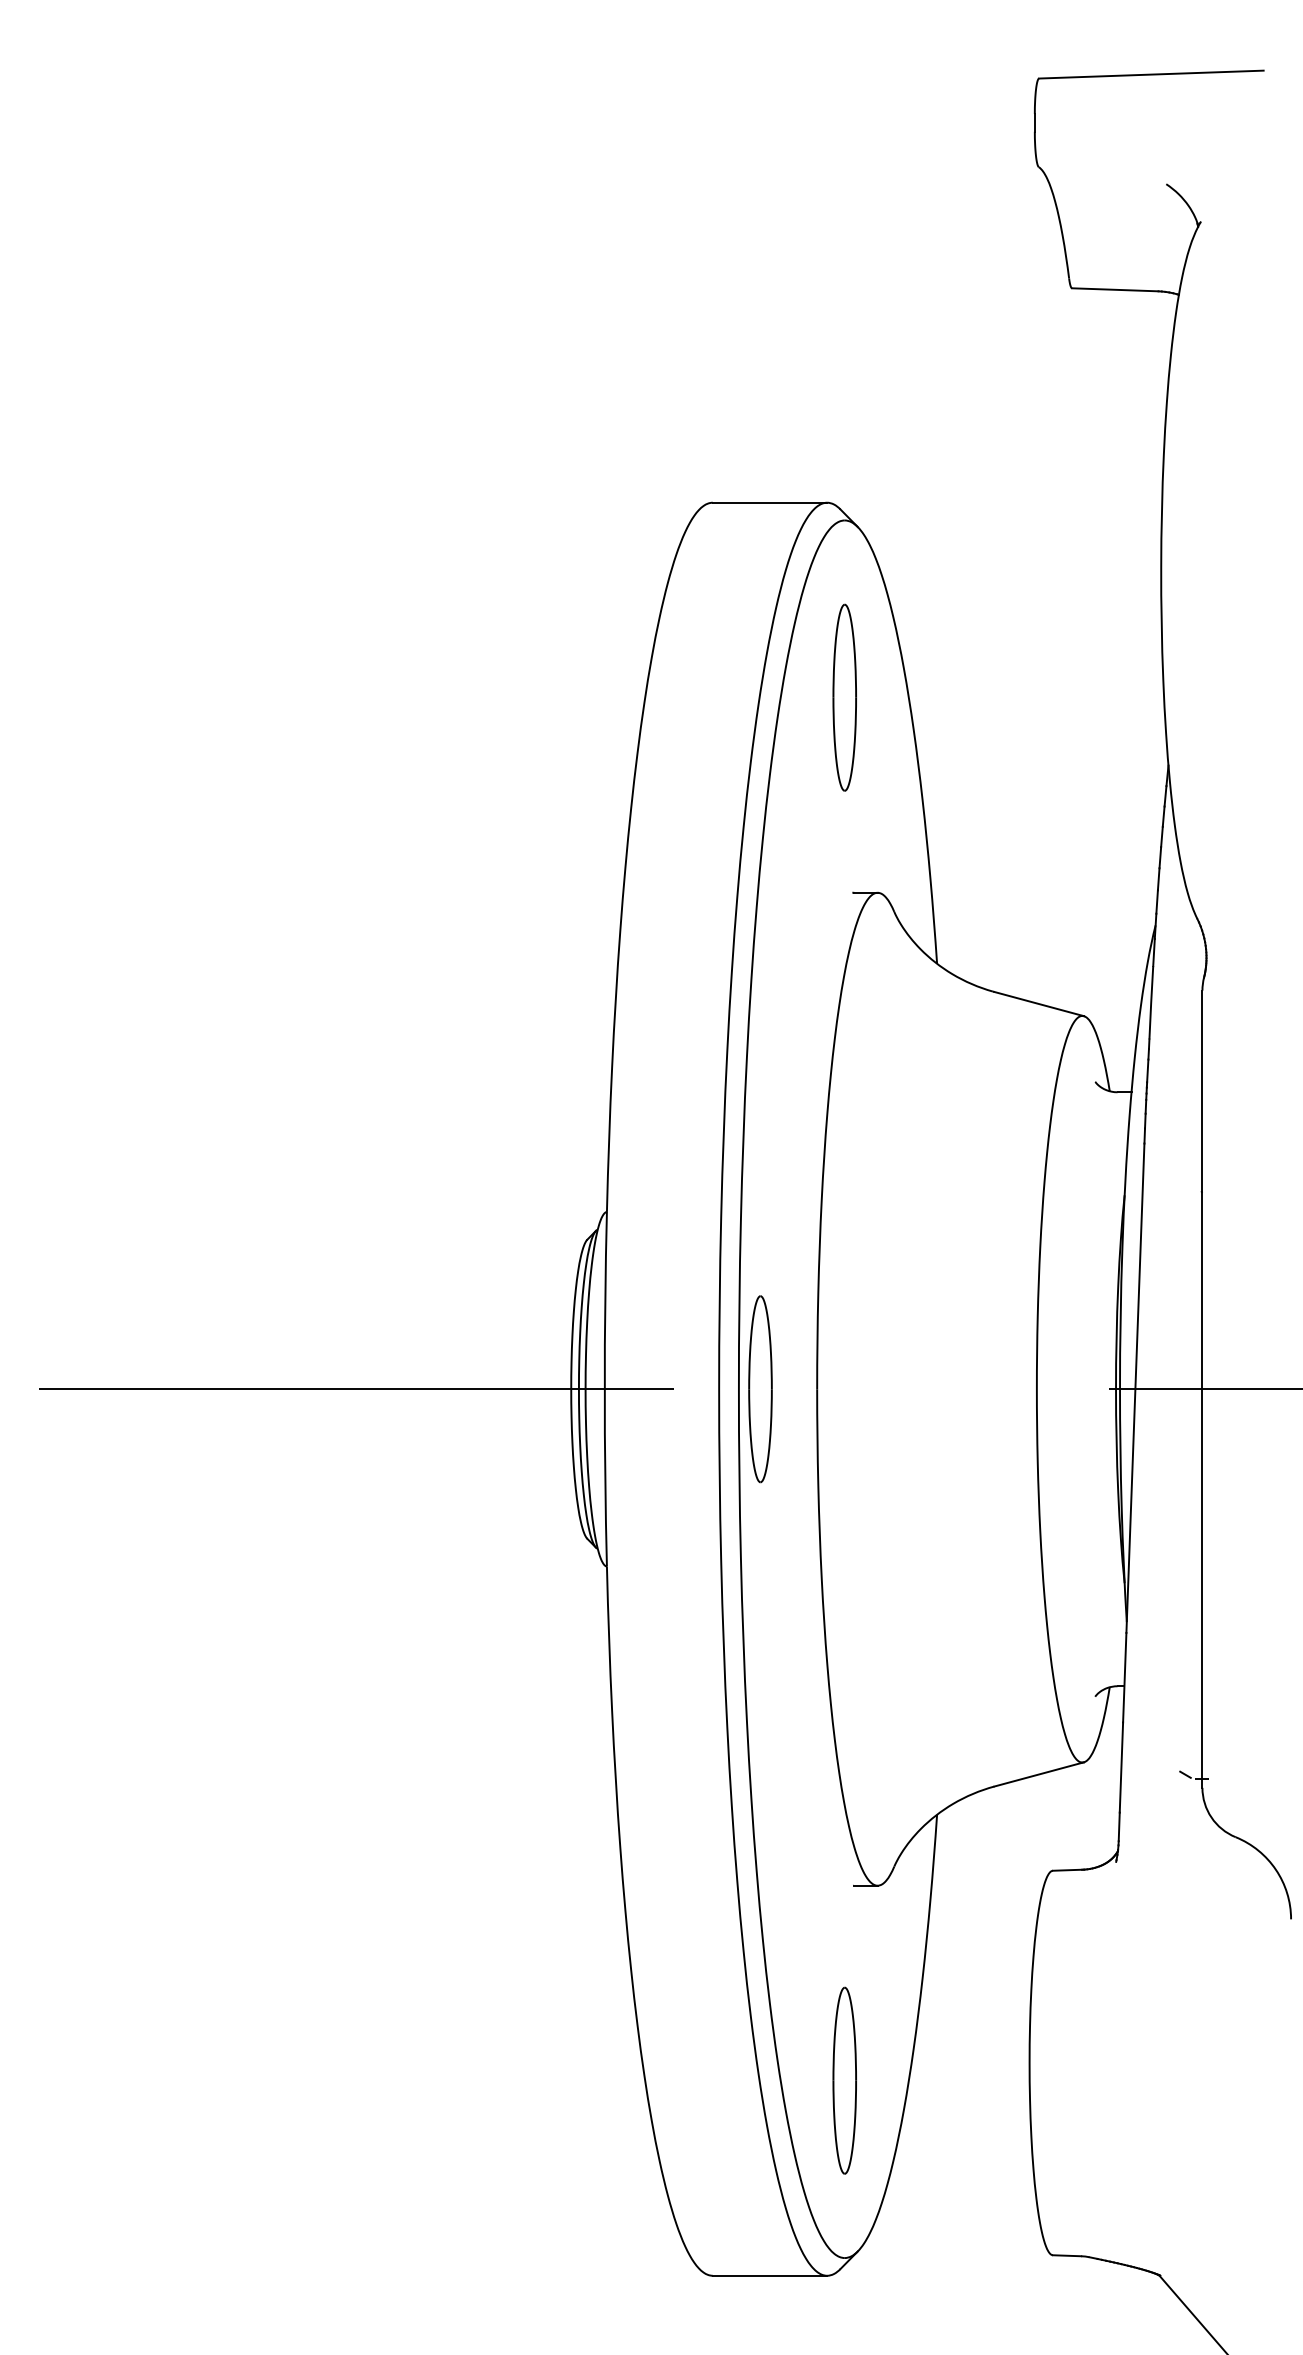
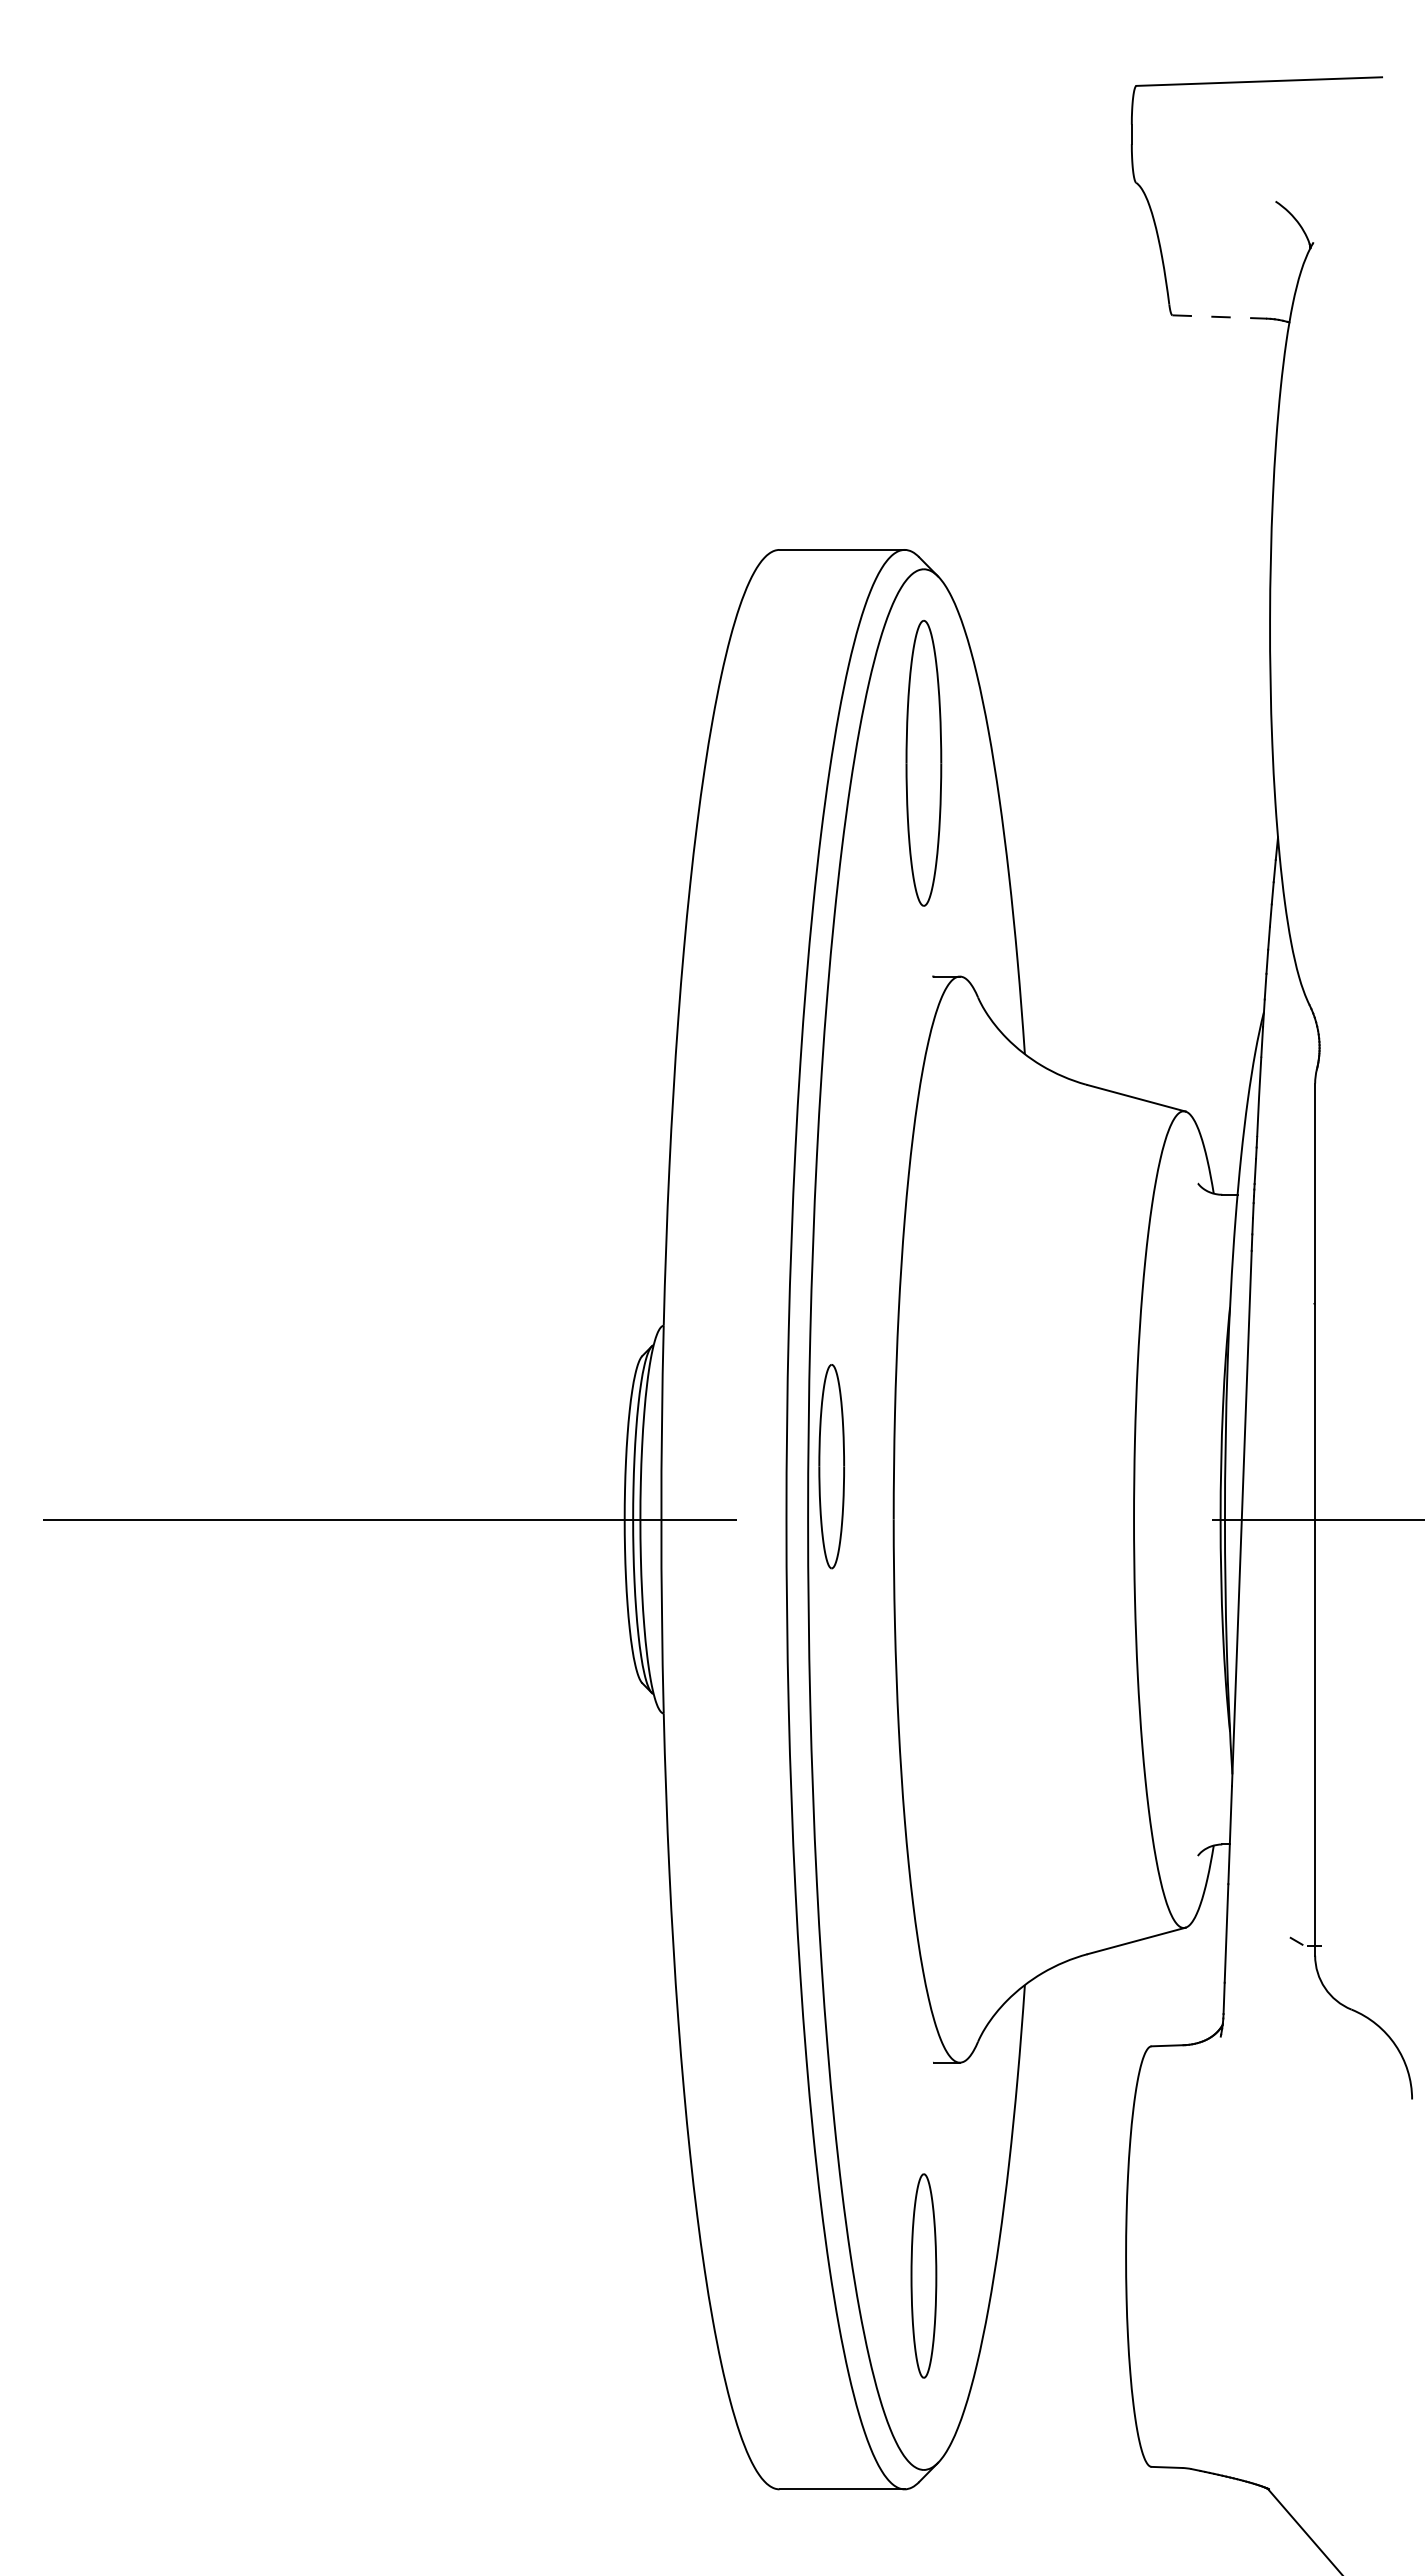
line: (1115, 290) -> (1220, 317), solid -> dashed
part: (844, 697) -> (923, 762), size x1.4
part: (760, 1389) -> (831, 1466), moved

